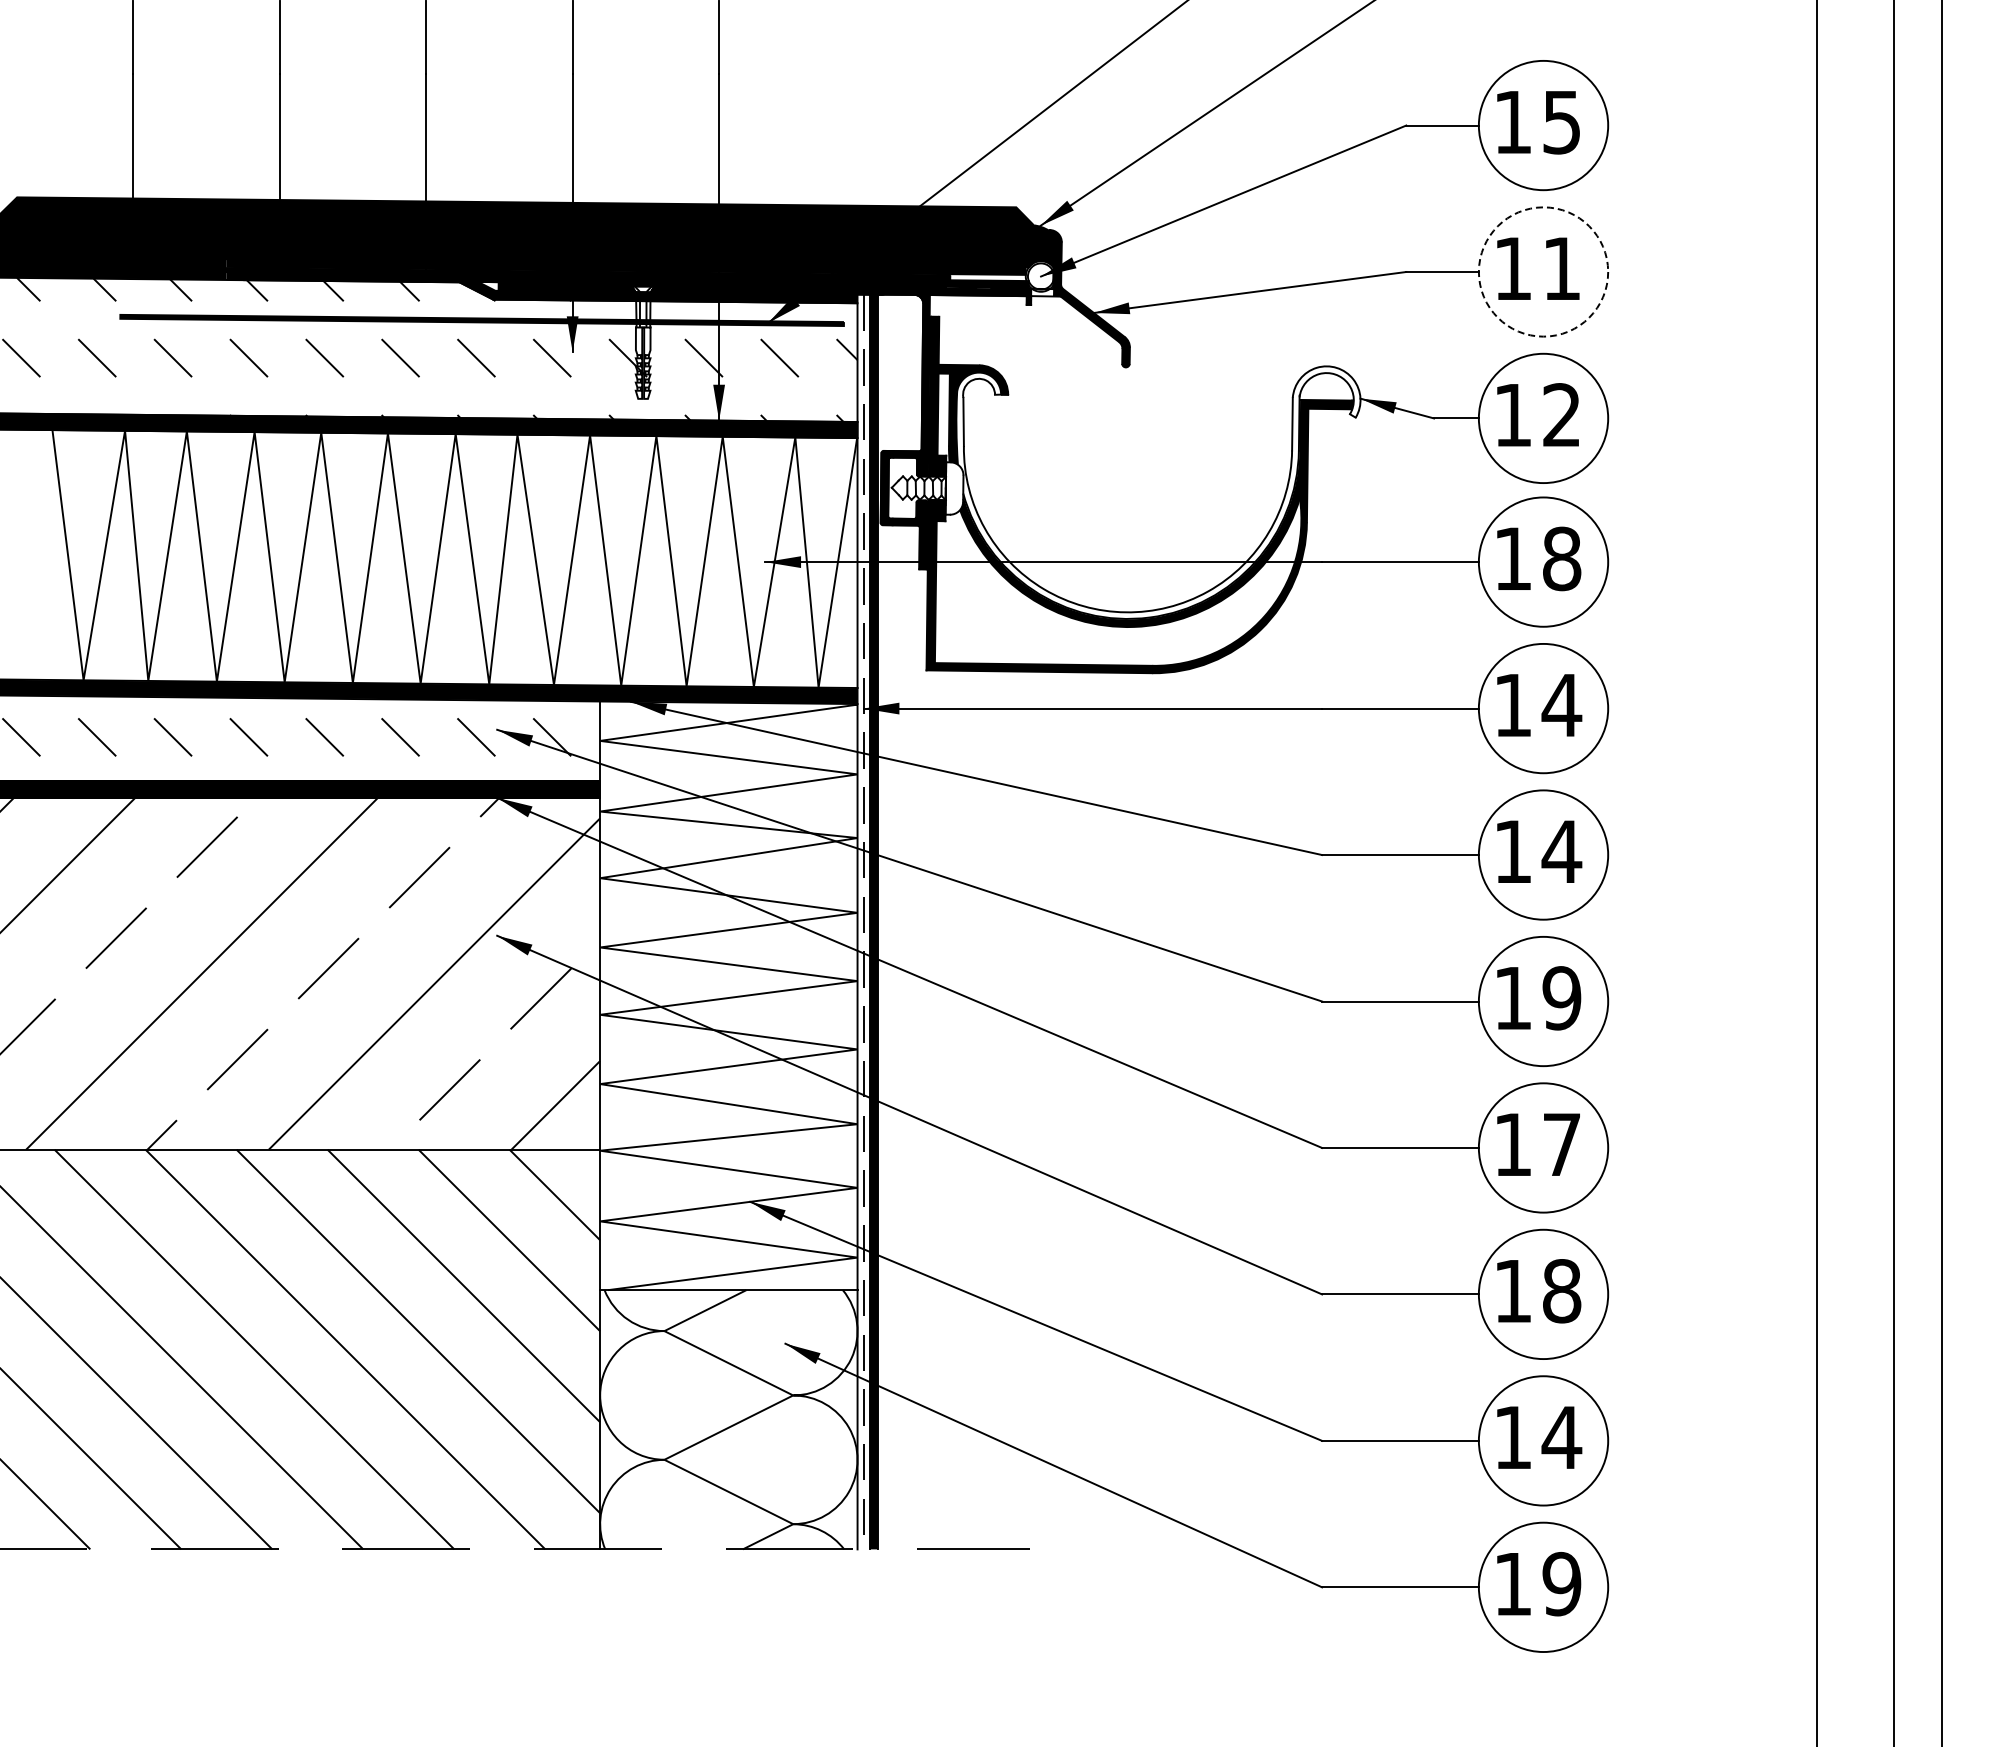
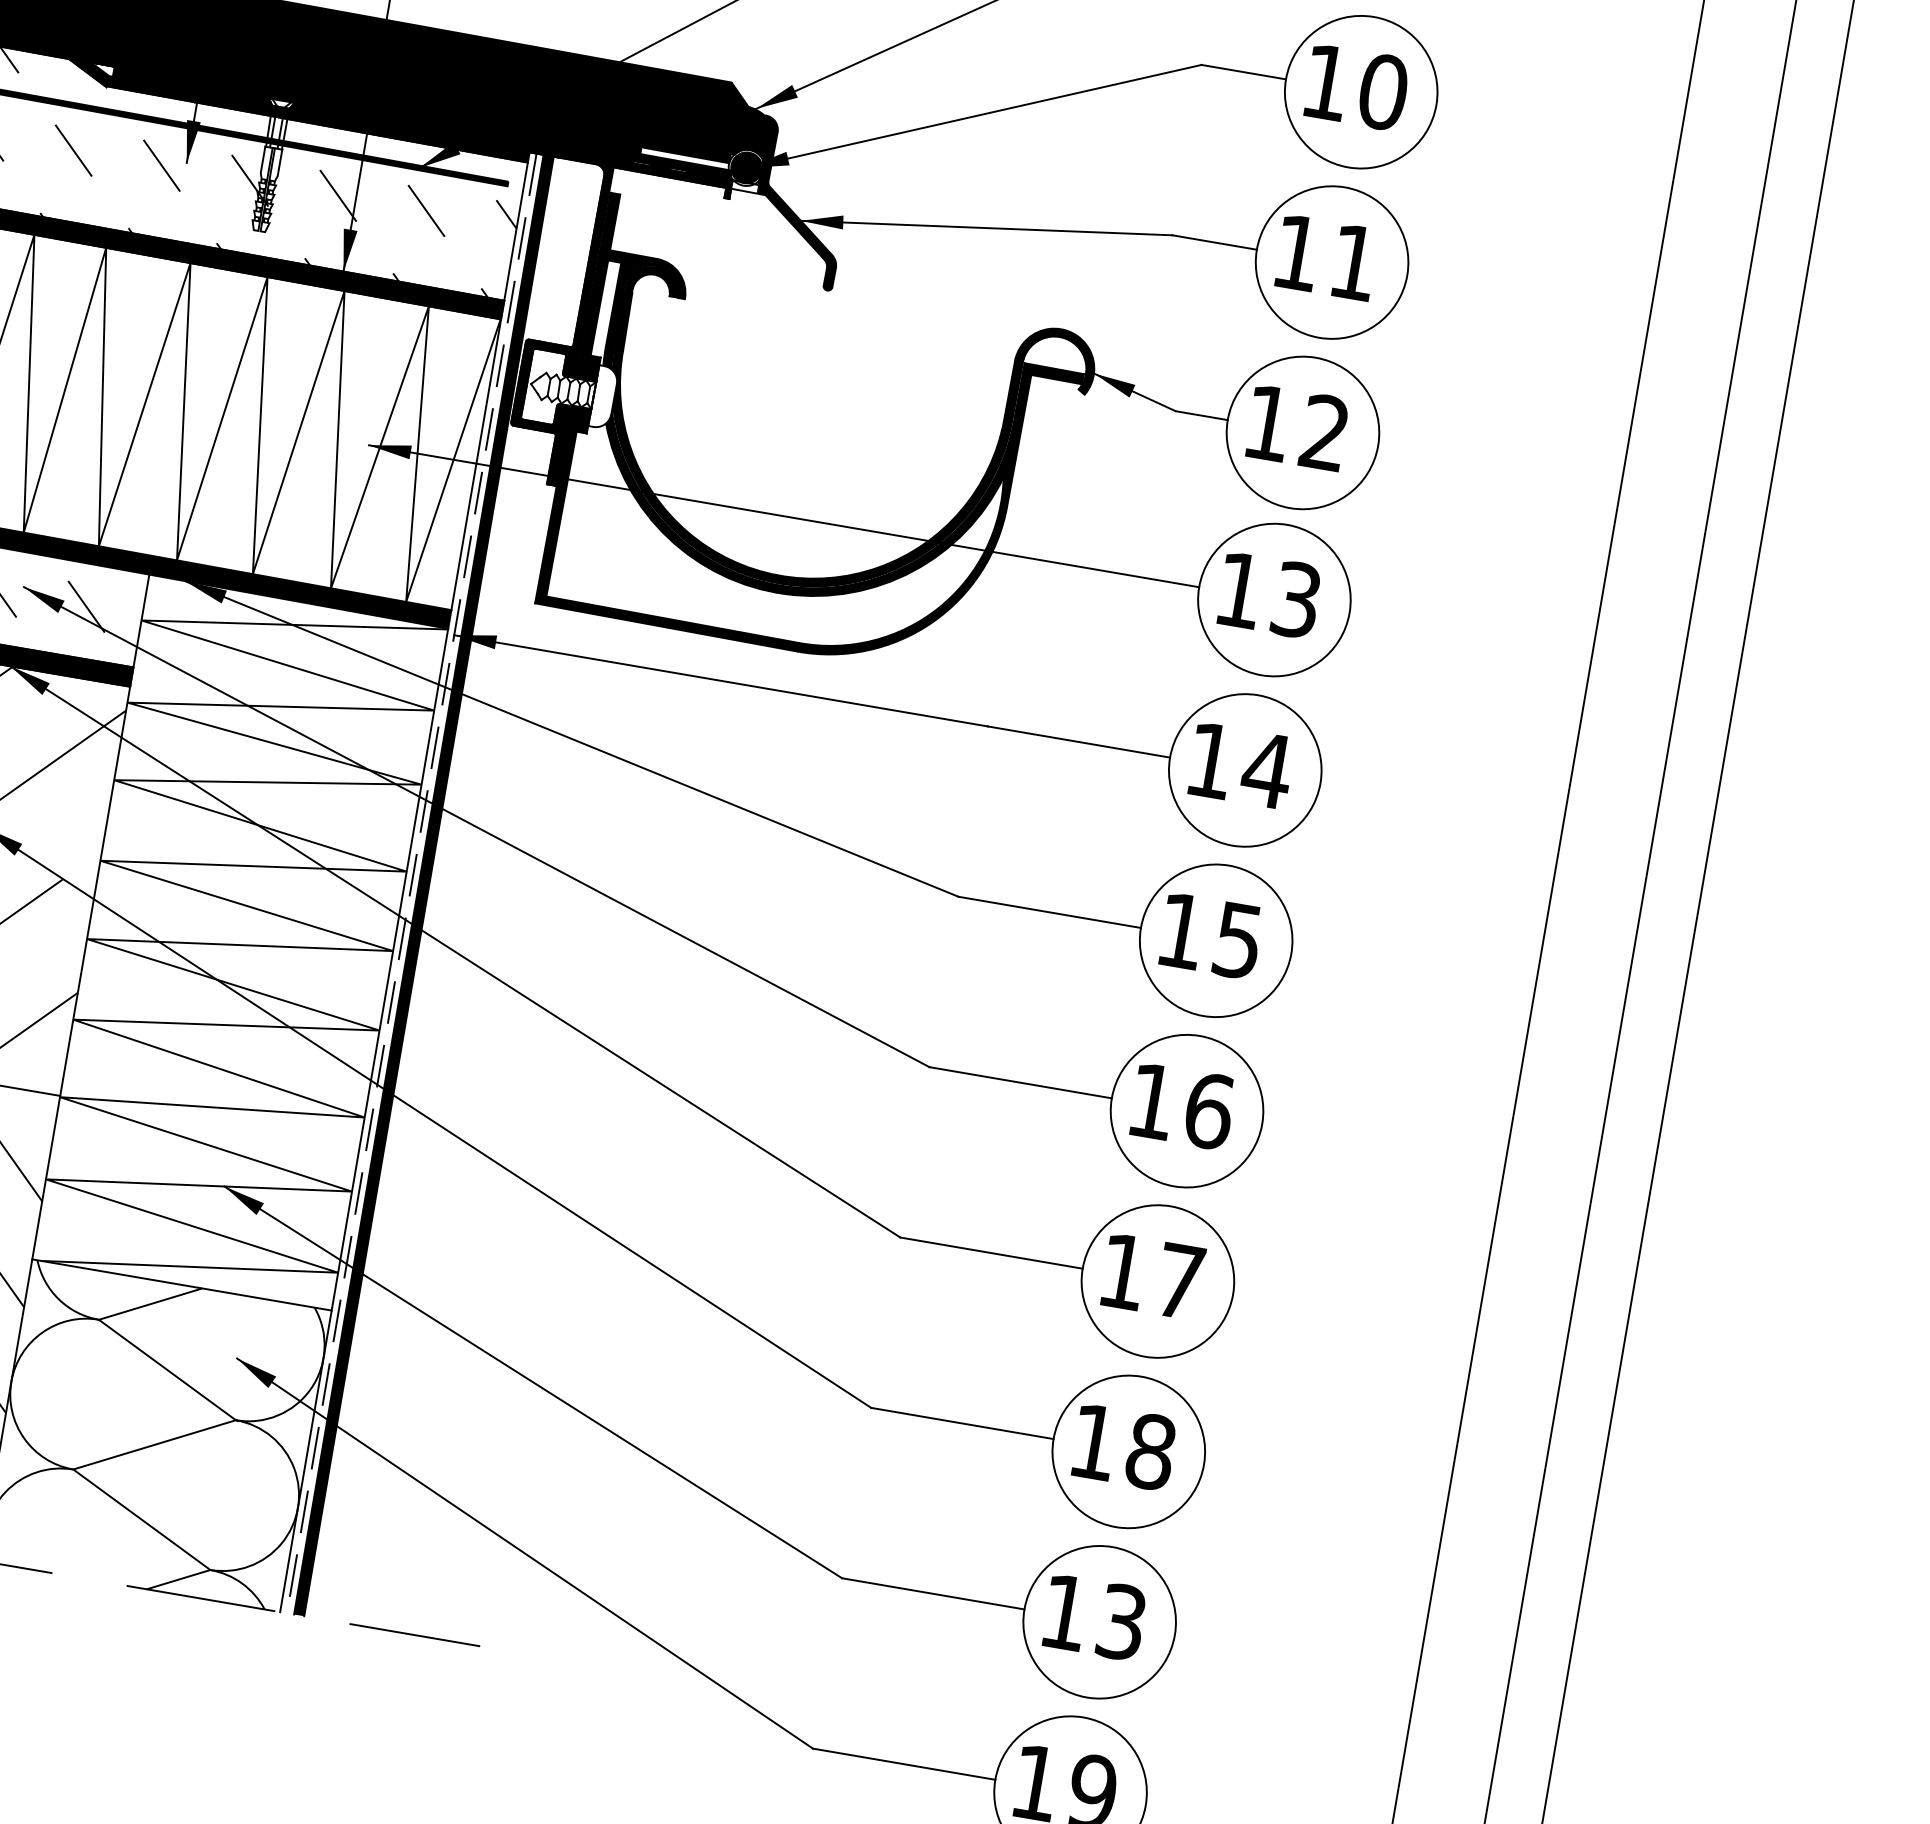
text: (1561, 122) -> (1382, 92), 15 -> 10
circle: (1543, 271) -> (1332, 262), dashed -> solid
fill: (1040, 276) -> (746, 167), added
fill: (1158, 492) -> (840, 442), added
text: (1562, 558) -> (1297, 599), 18 -> 13
text: (1561, 852) -> (1237, 941), 14 -> 15
text: (1561, 998) -> (1208, 1111), 19 -> 16
text: (1561, 1437) -> (1121, 1621), 14 -> 13

